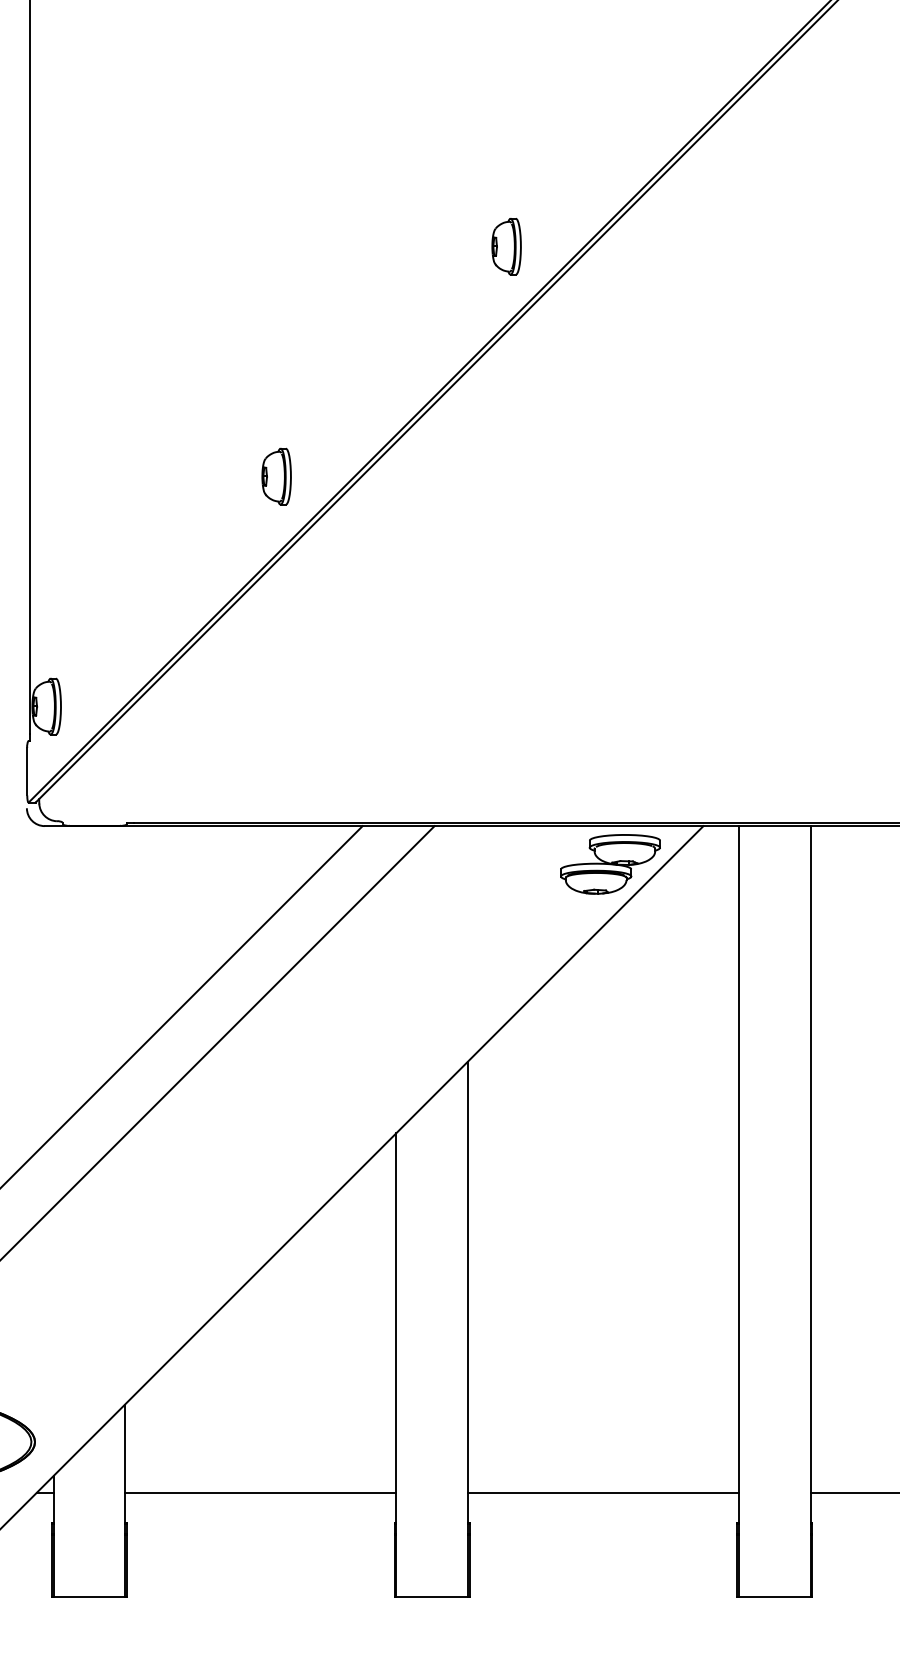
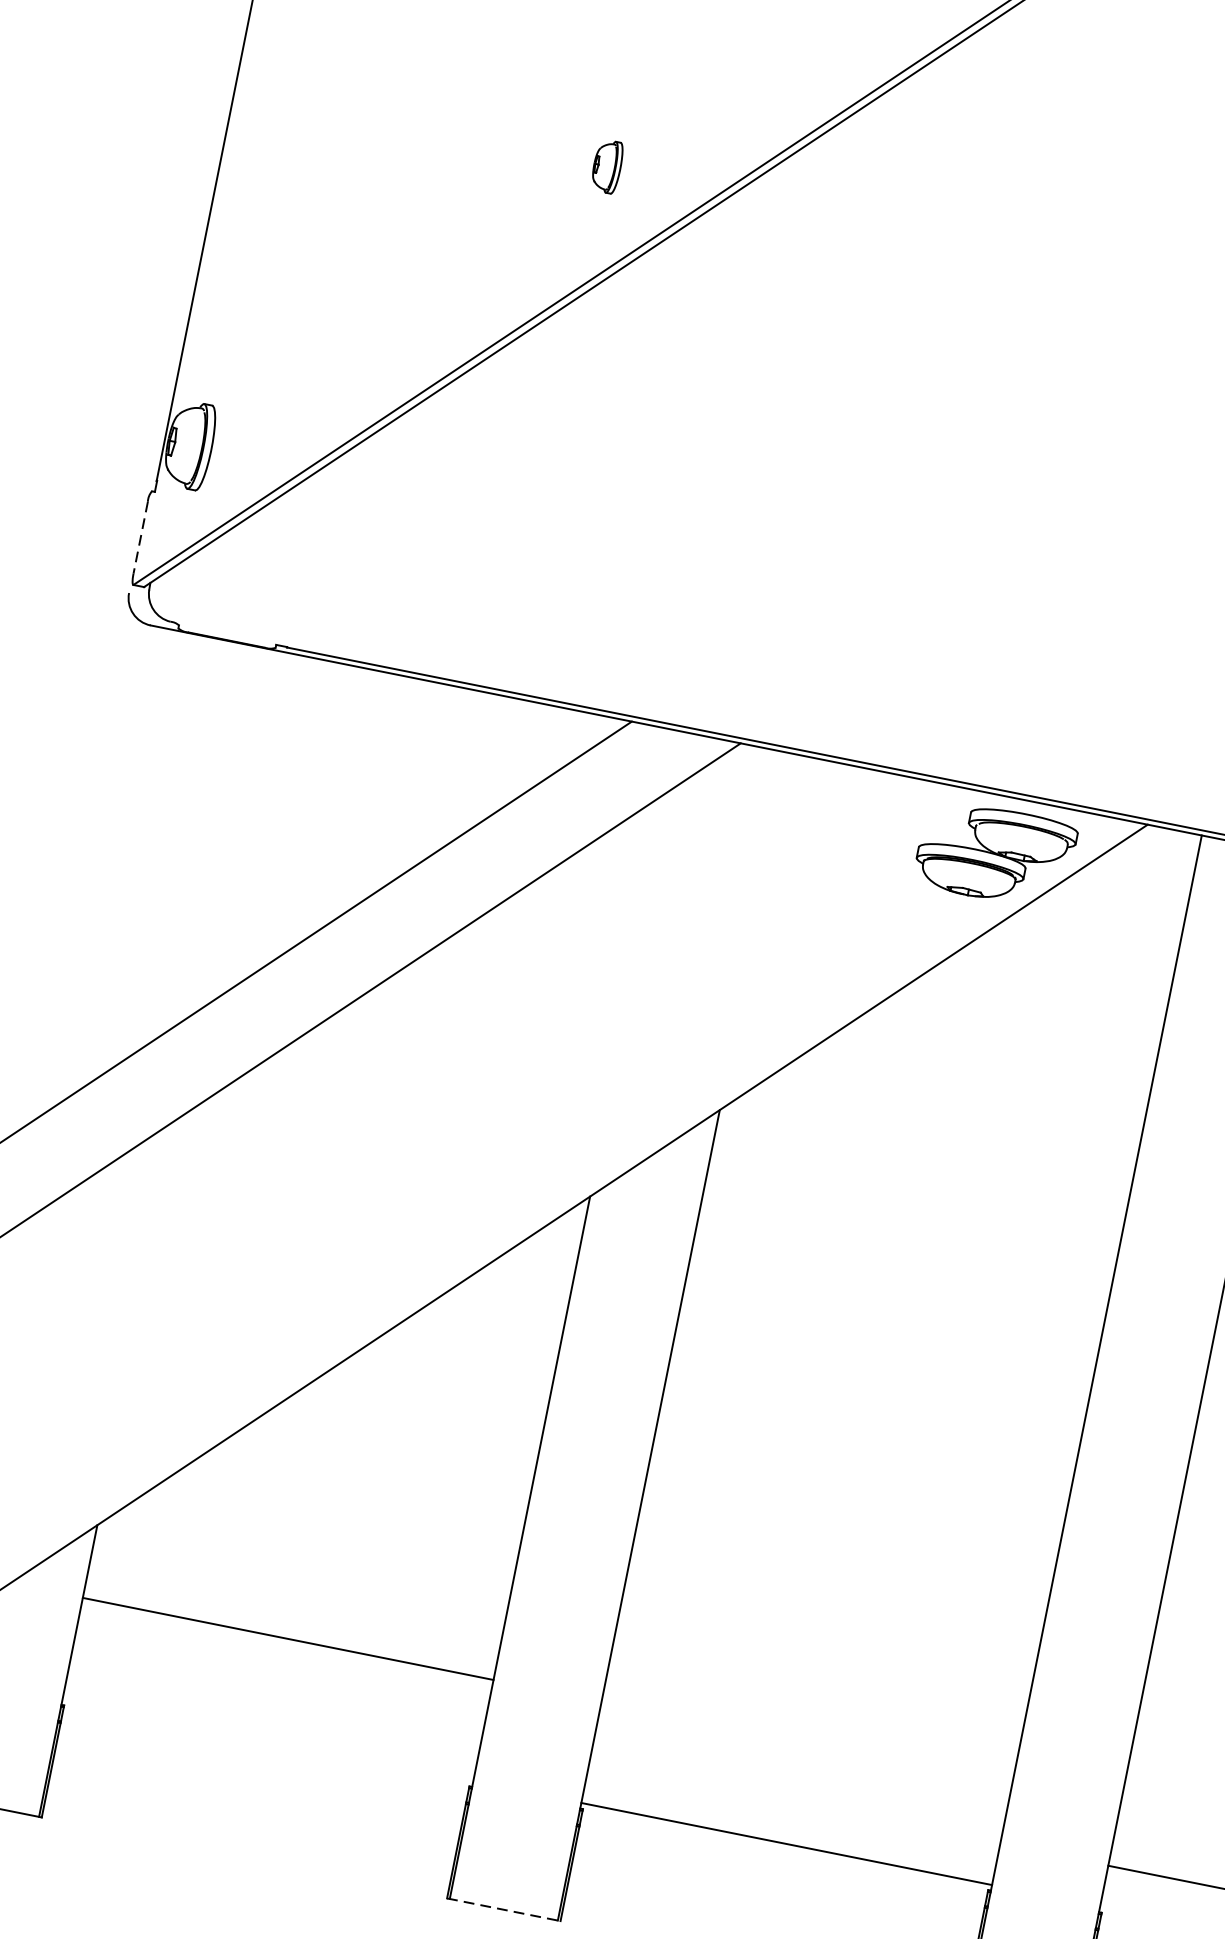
part: (276, 476) -> (607, 166), size x0.6
line: (27, 771) -> (141, 537), solid -> dashed
line: (260, 1492) -> (287, 1638), moved
line: (603, 1492) -> (786, 1843), moved
line: (432, 1597) -> (504, 1910), solid -> dashed

